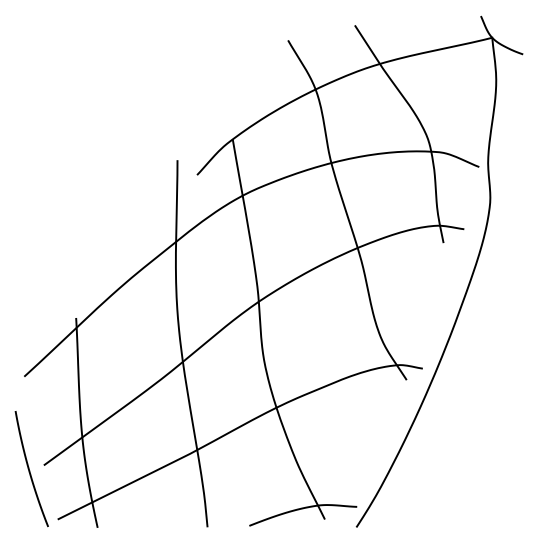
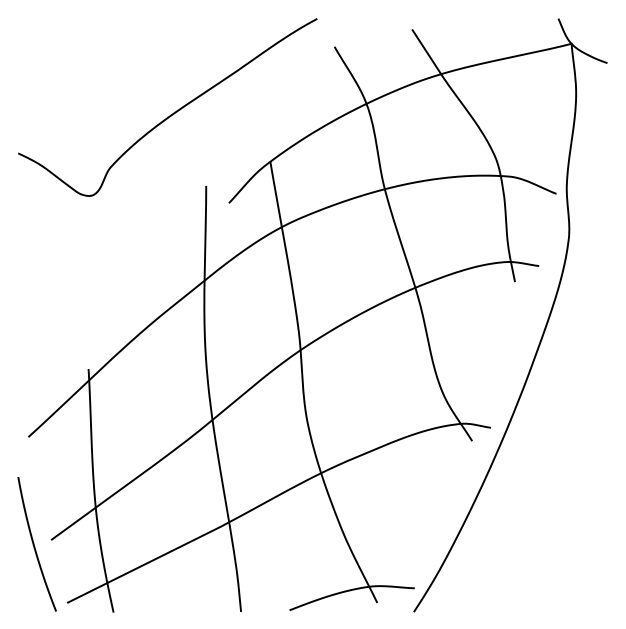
curve: (146, 98) -> (170, 114), added

